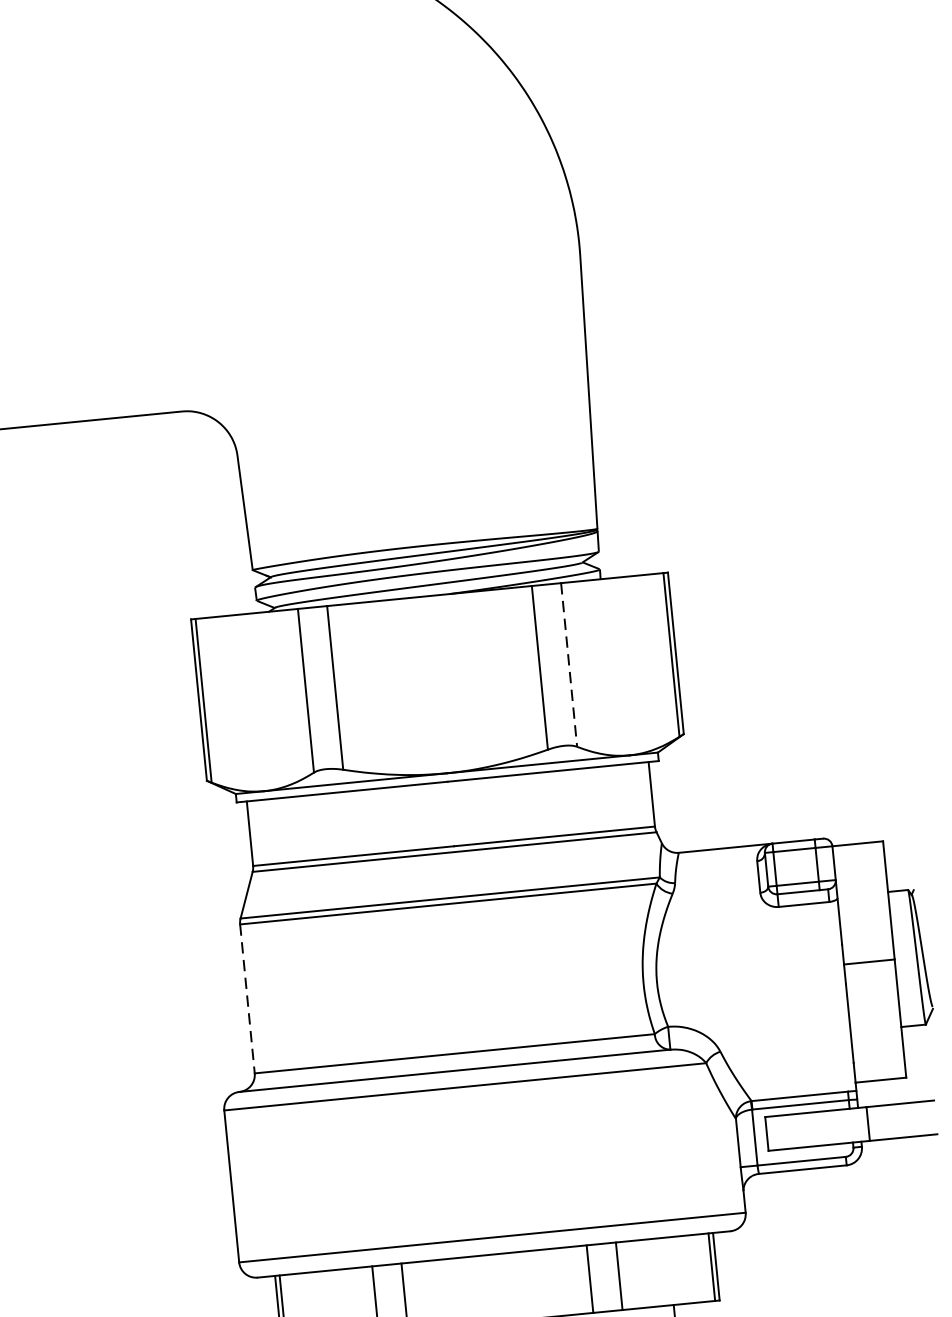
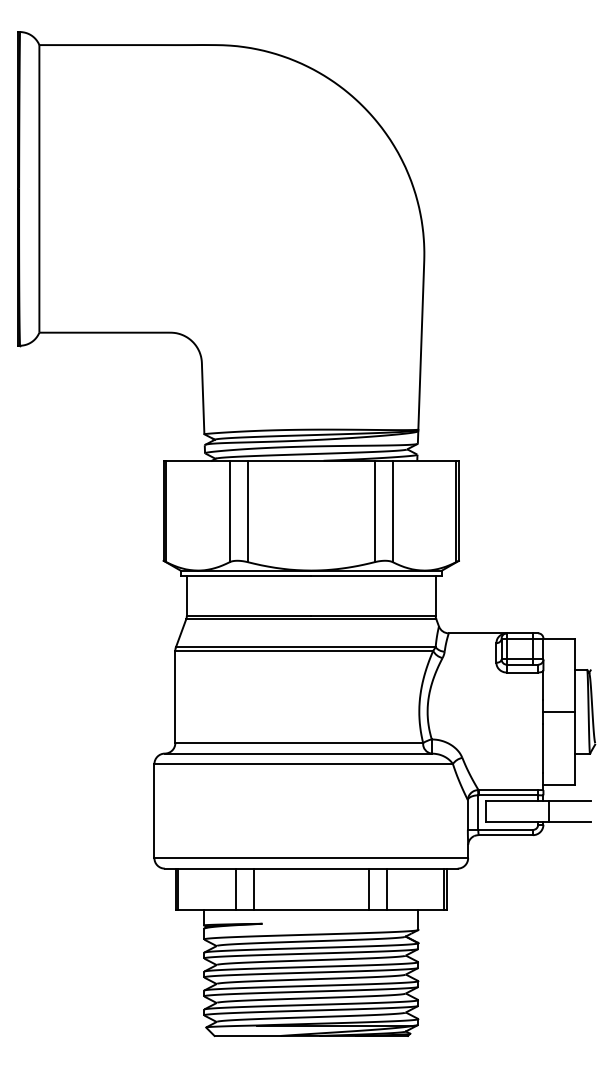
line: (568, 665) -> (392, 511), dashed -> solid
line: (247, 999) -> (175, 697), dashed -> solid

